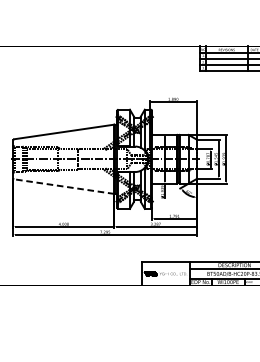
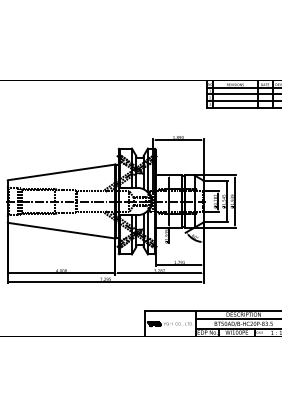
line: (63, 186) -> (61, 230), dashed -> solid

